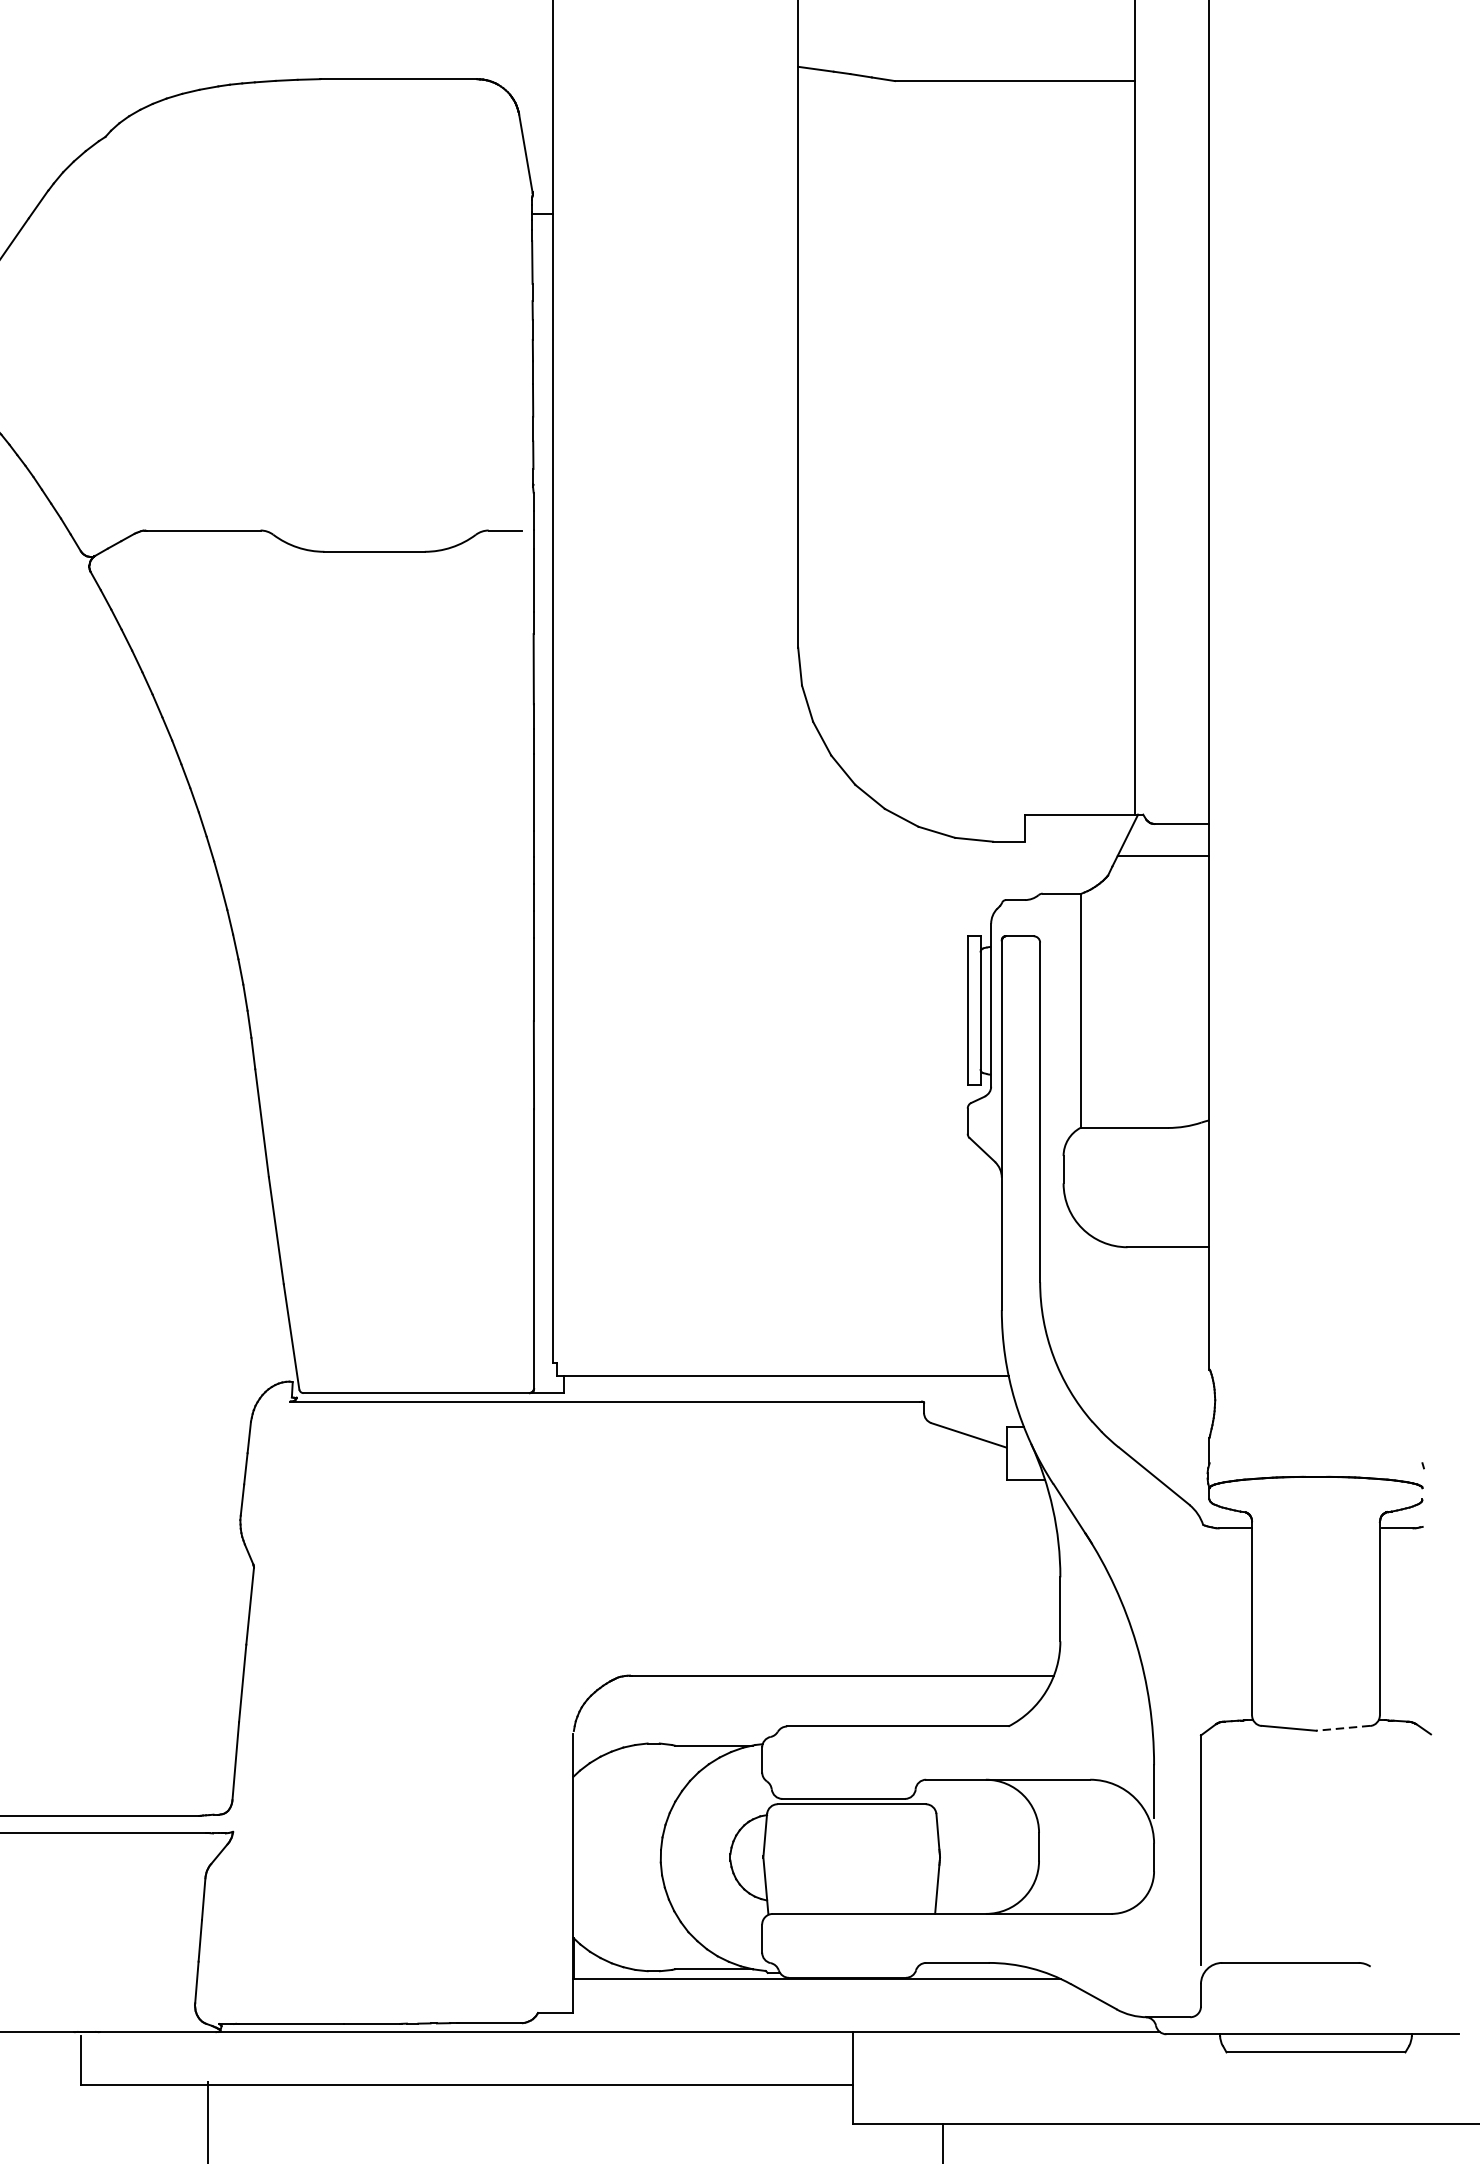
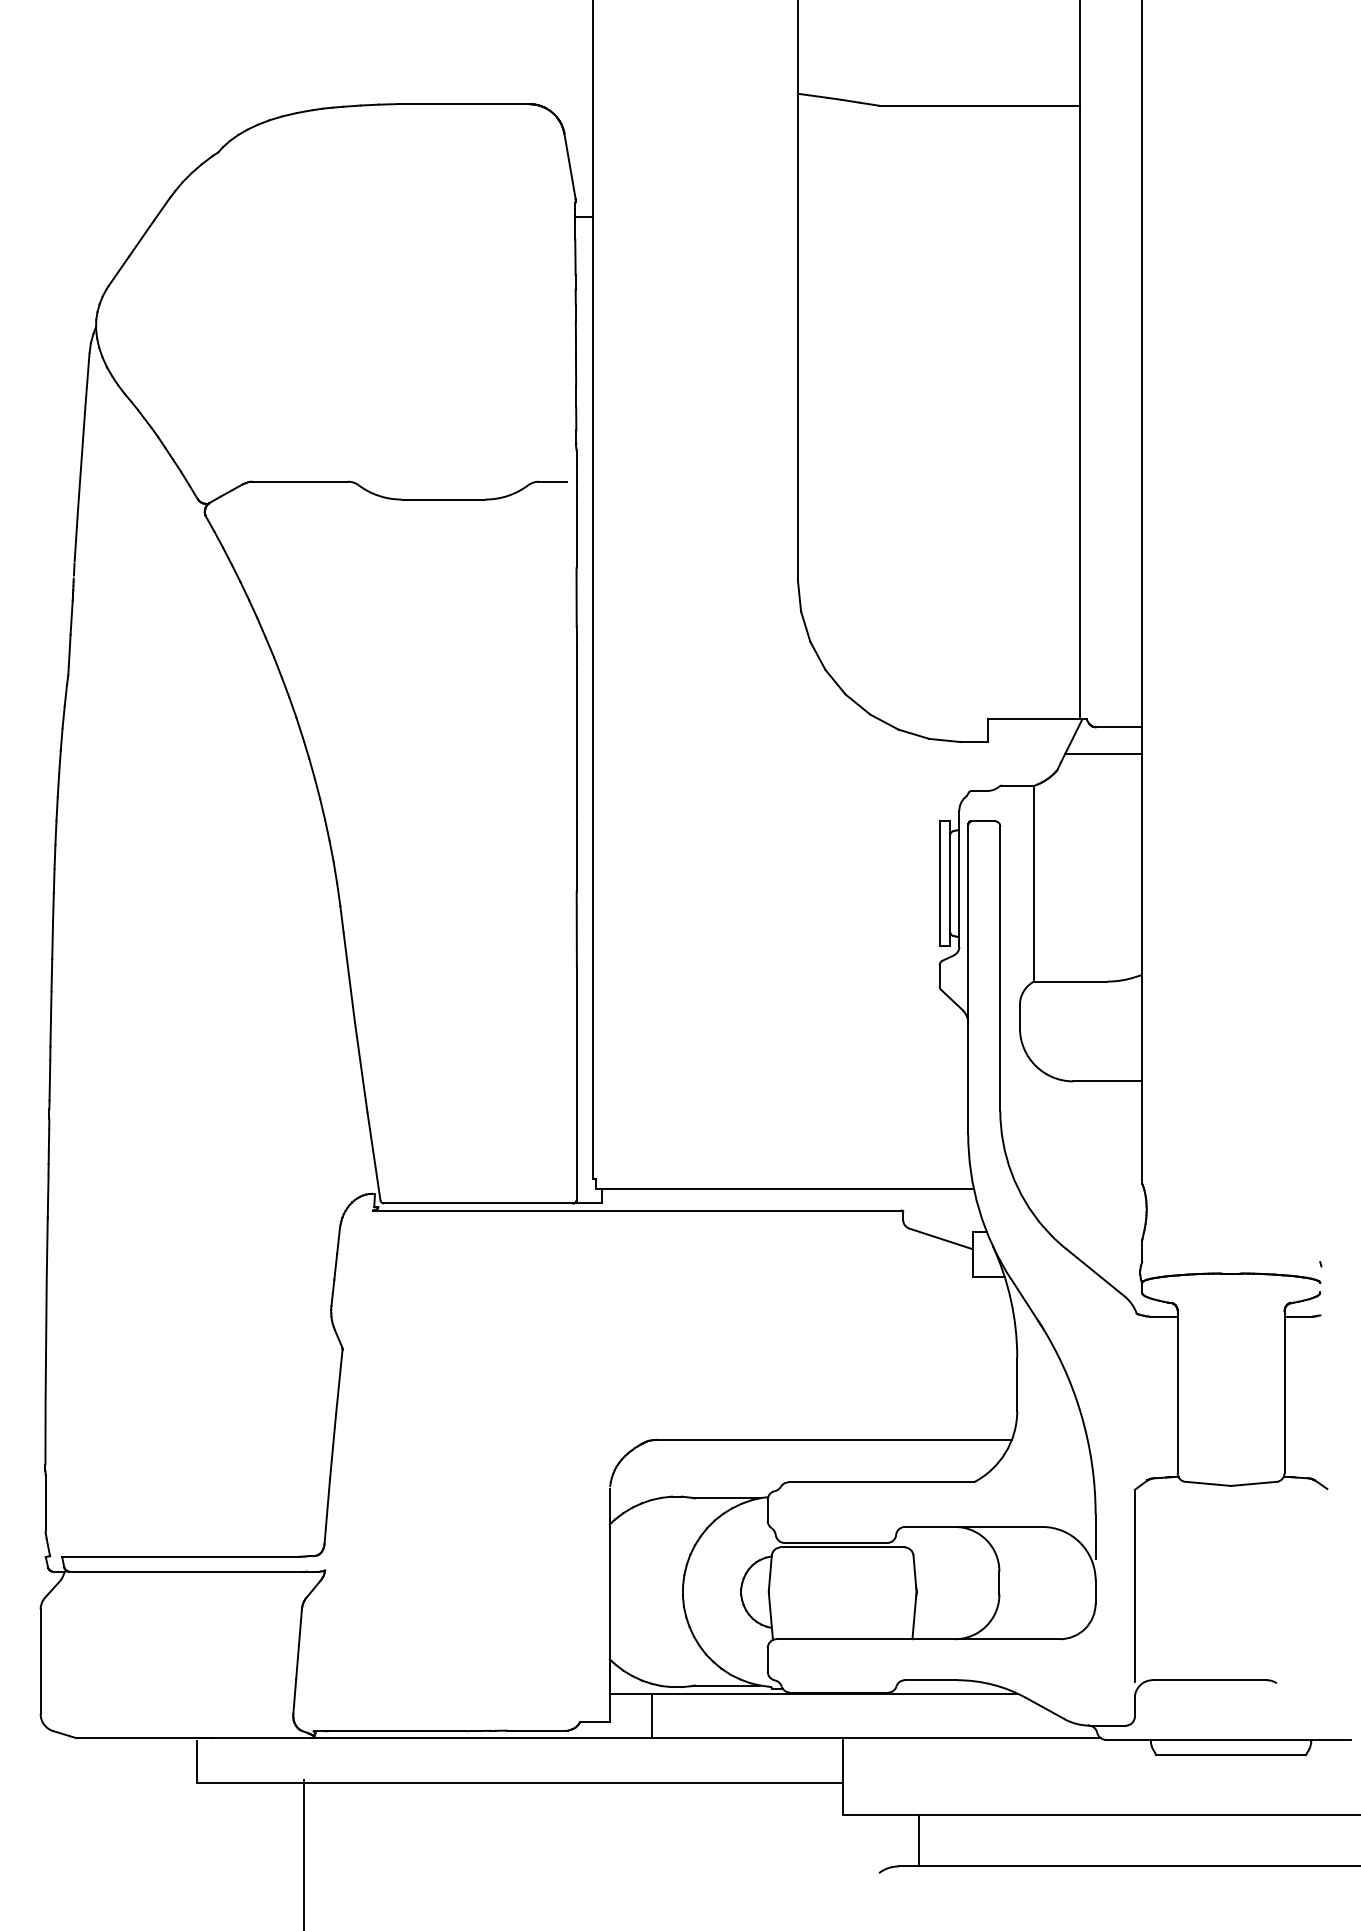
line: (1342, 1727) -> (1253, 1483), dashed -> solid
line: (623, 2005) -> (651, 1715), added

